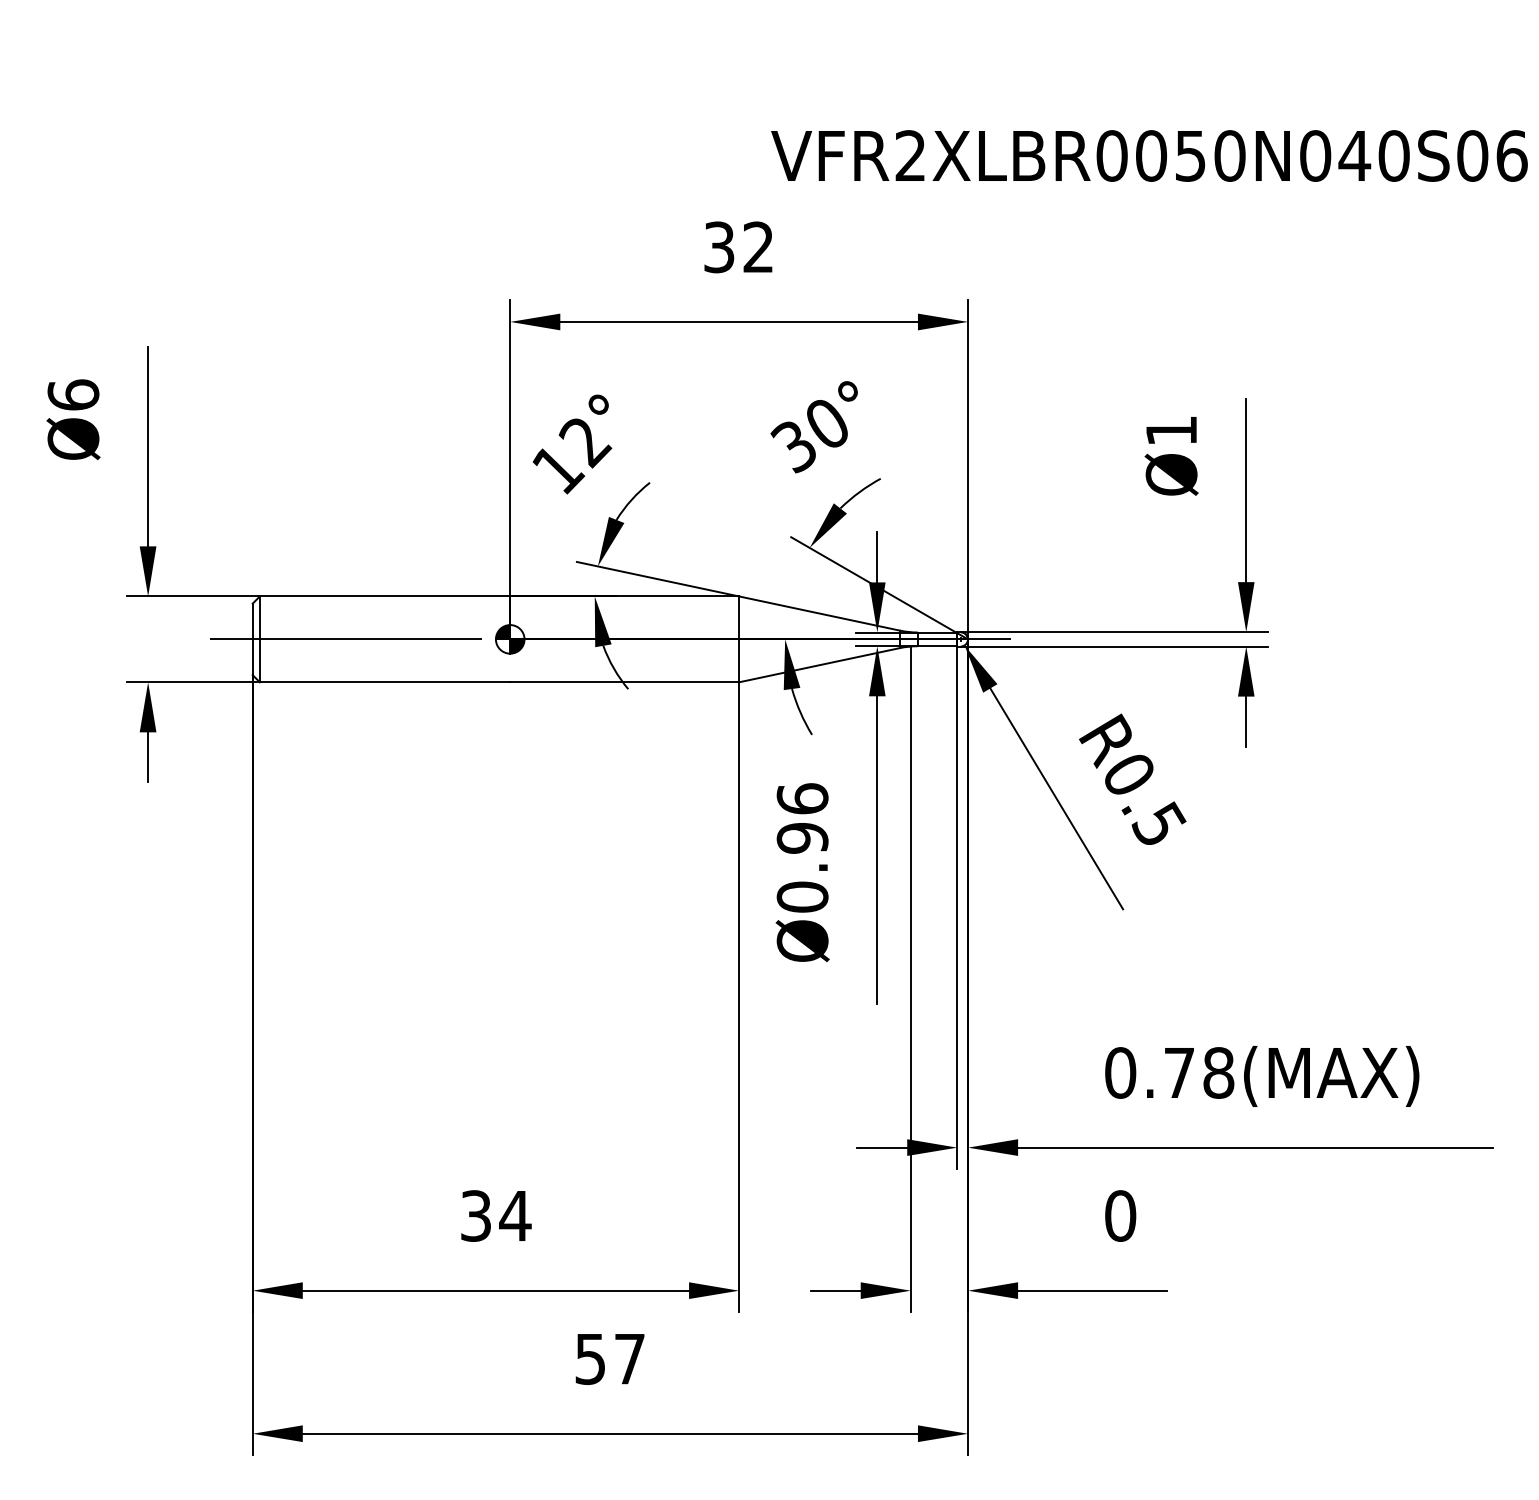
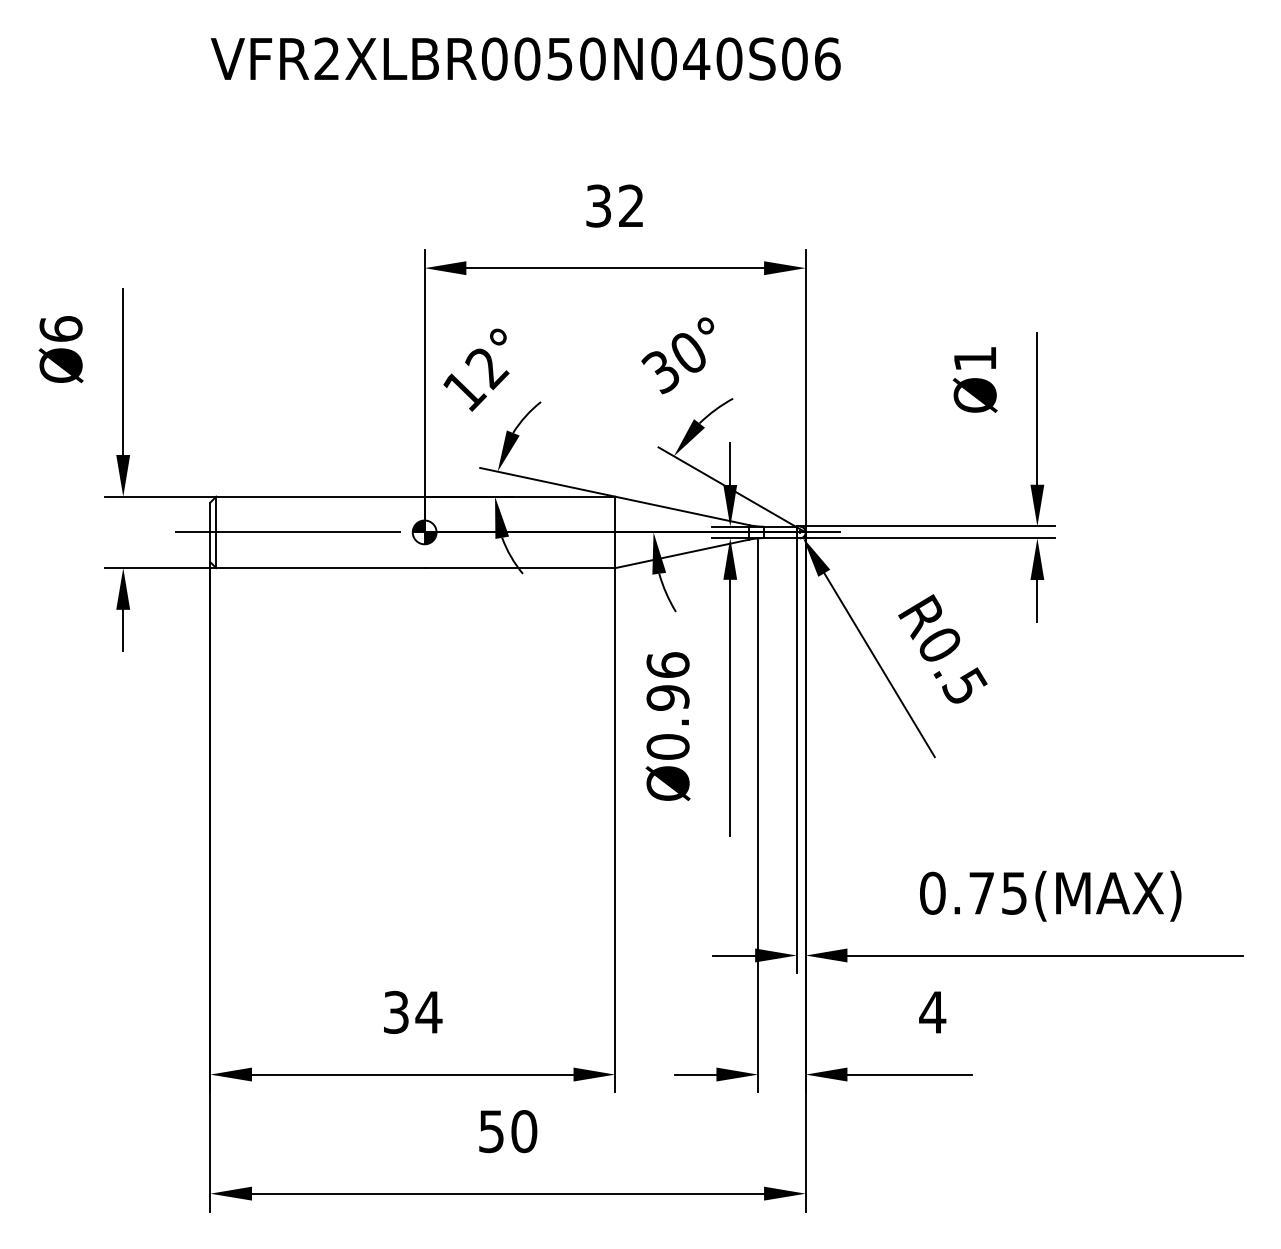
text: (1149, 155) -> (525, 58), moved
text: (1218, 1071) -> (1014, 892), 0.78(MAX) -> 0.75(MAX)
text: (1120, 1214) -> (932, 1011), 0 -> 4
text: (630, 1359) -> (524, 1131), 57 -> 50

